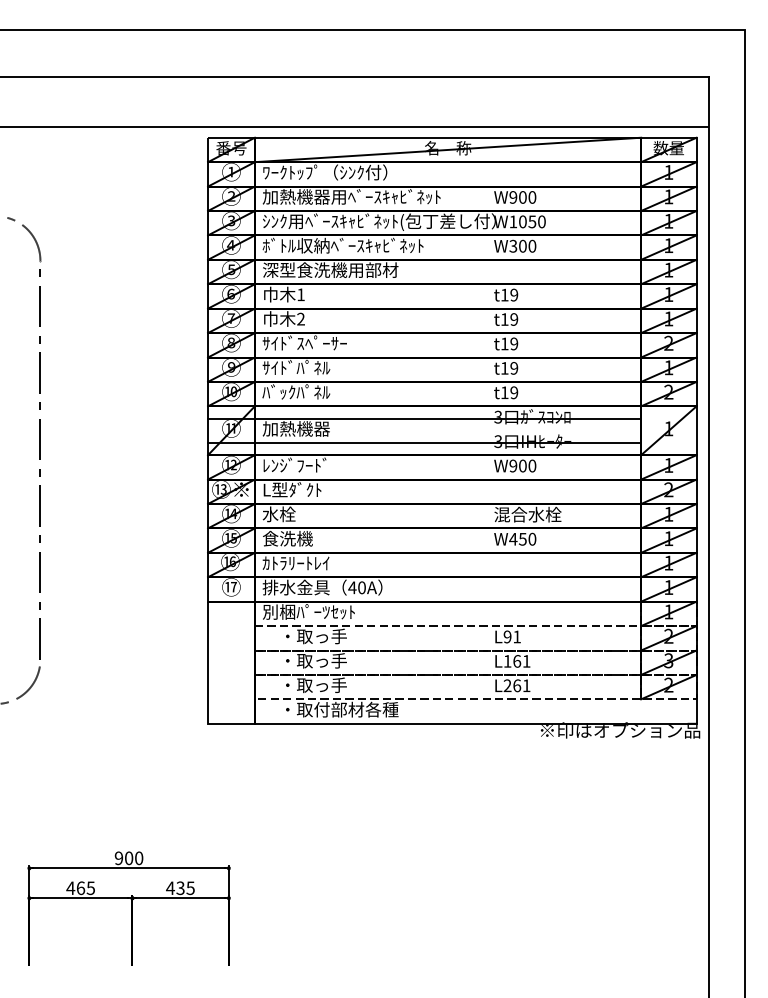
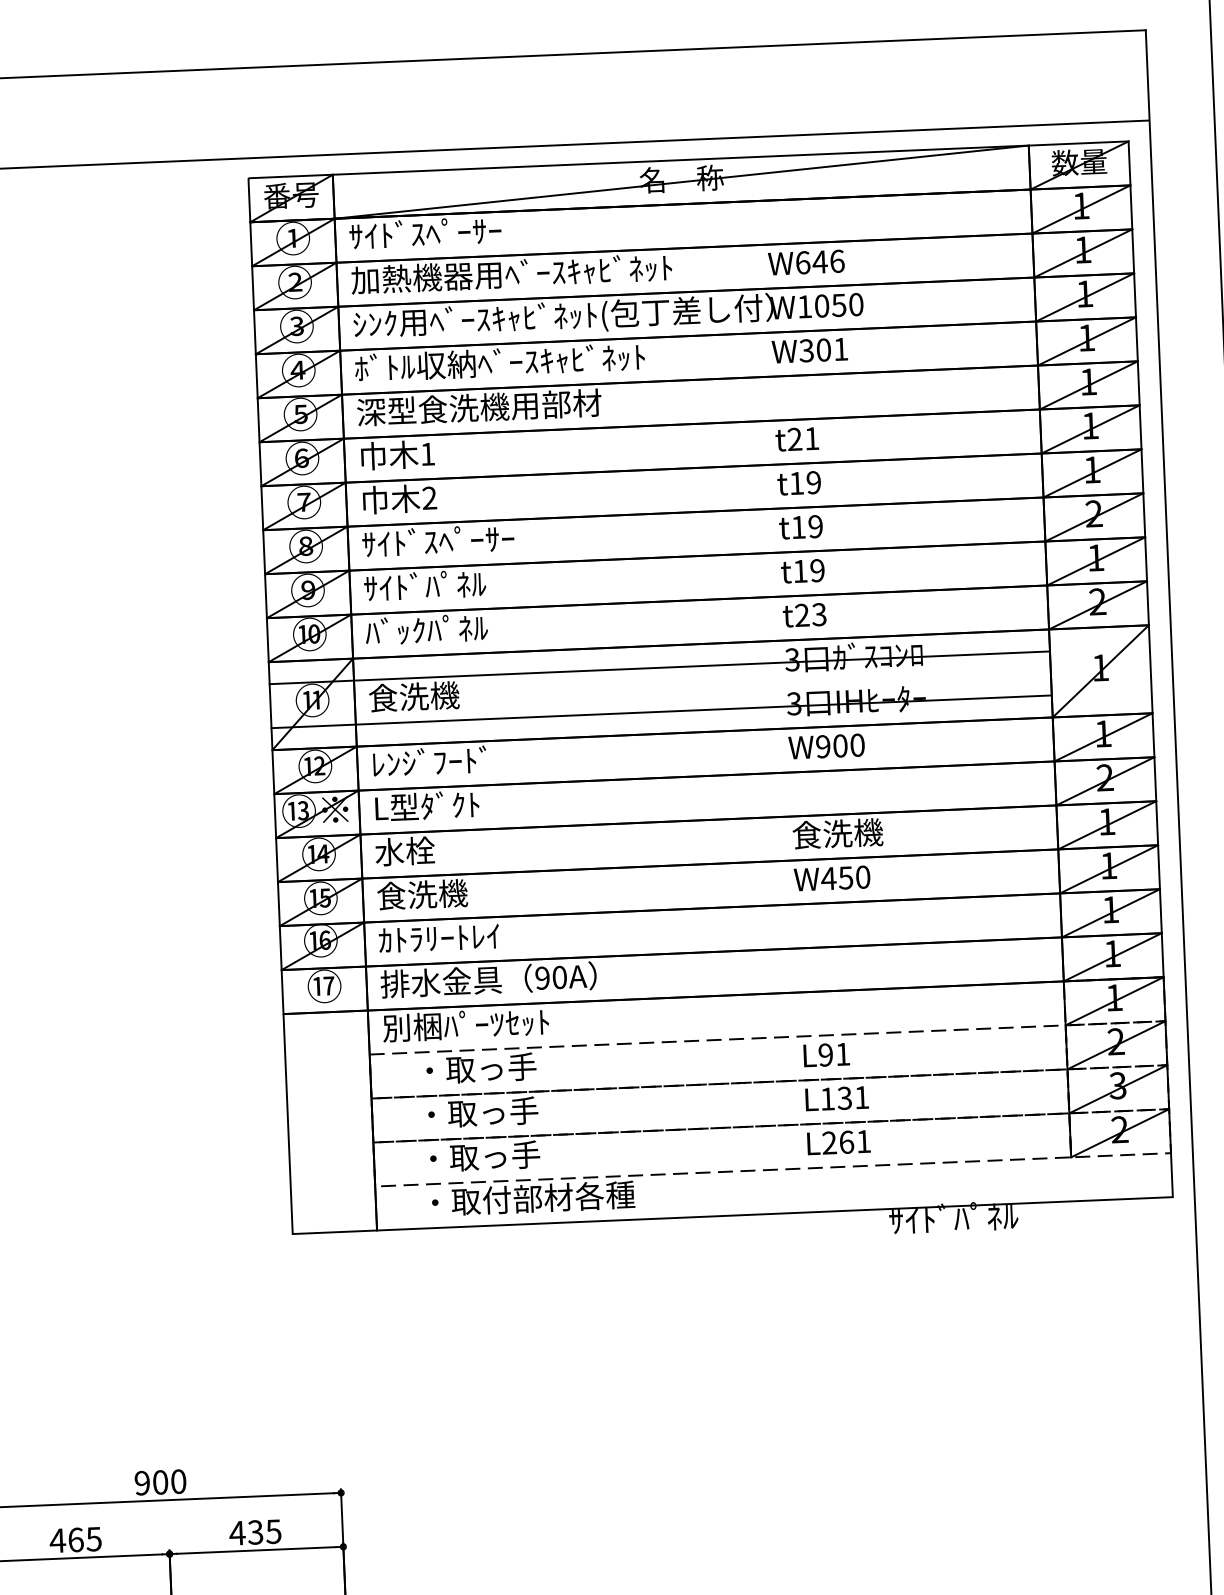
text: (324, 172) -> (460, 232), ﾜｰｸﾄｯﾌﾟ（ｼﾝｸ付） -> ｻｲﾄﾞｽﾍﾟｰｻｰ
text: (522, 197) -> (819, 262), W900 -> W646
text: (532, 245) -> (841, 347), W300 -> W301
text: (509, 294) -> (803, 437), t19 -> t21
text: (509, 392) -> (810, 614), t19 -> t23
text: (295, 428) -> (427, 695), 加熱機器 -> 食洗機
text: (528, 514) -> (854, 832), 混合水栓 -> 食洗機
text: (352, 587) -> (542, 977), 40A -> 90A
text: (517, 661) -> (845, 1098), L161 -> L131
text: (619, 730) -> (1034, 1215), ※印はオプション品 -> ｻｲﾄﾞﾊﾟﾈﾙ

